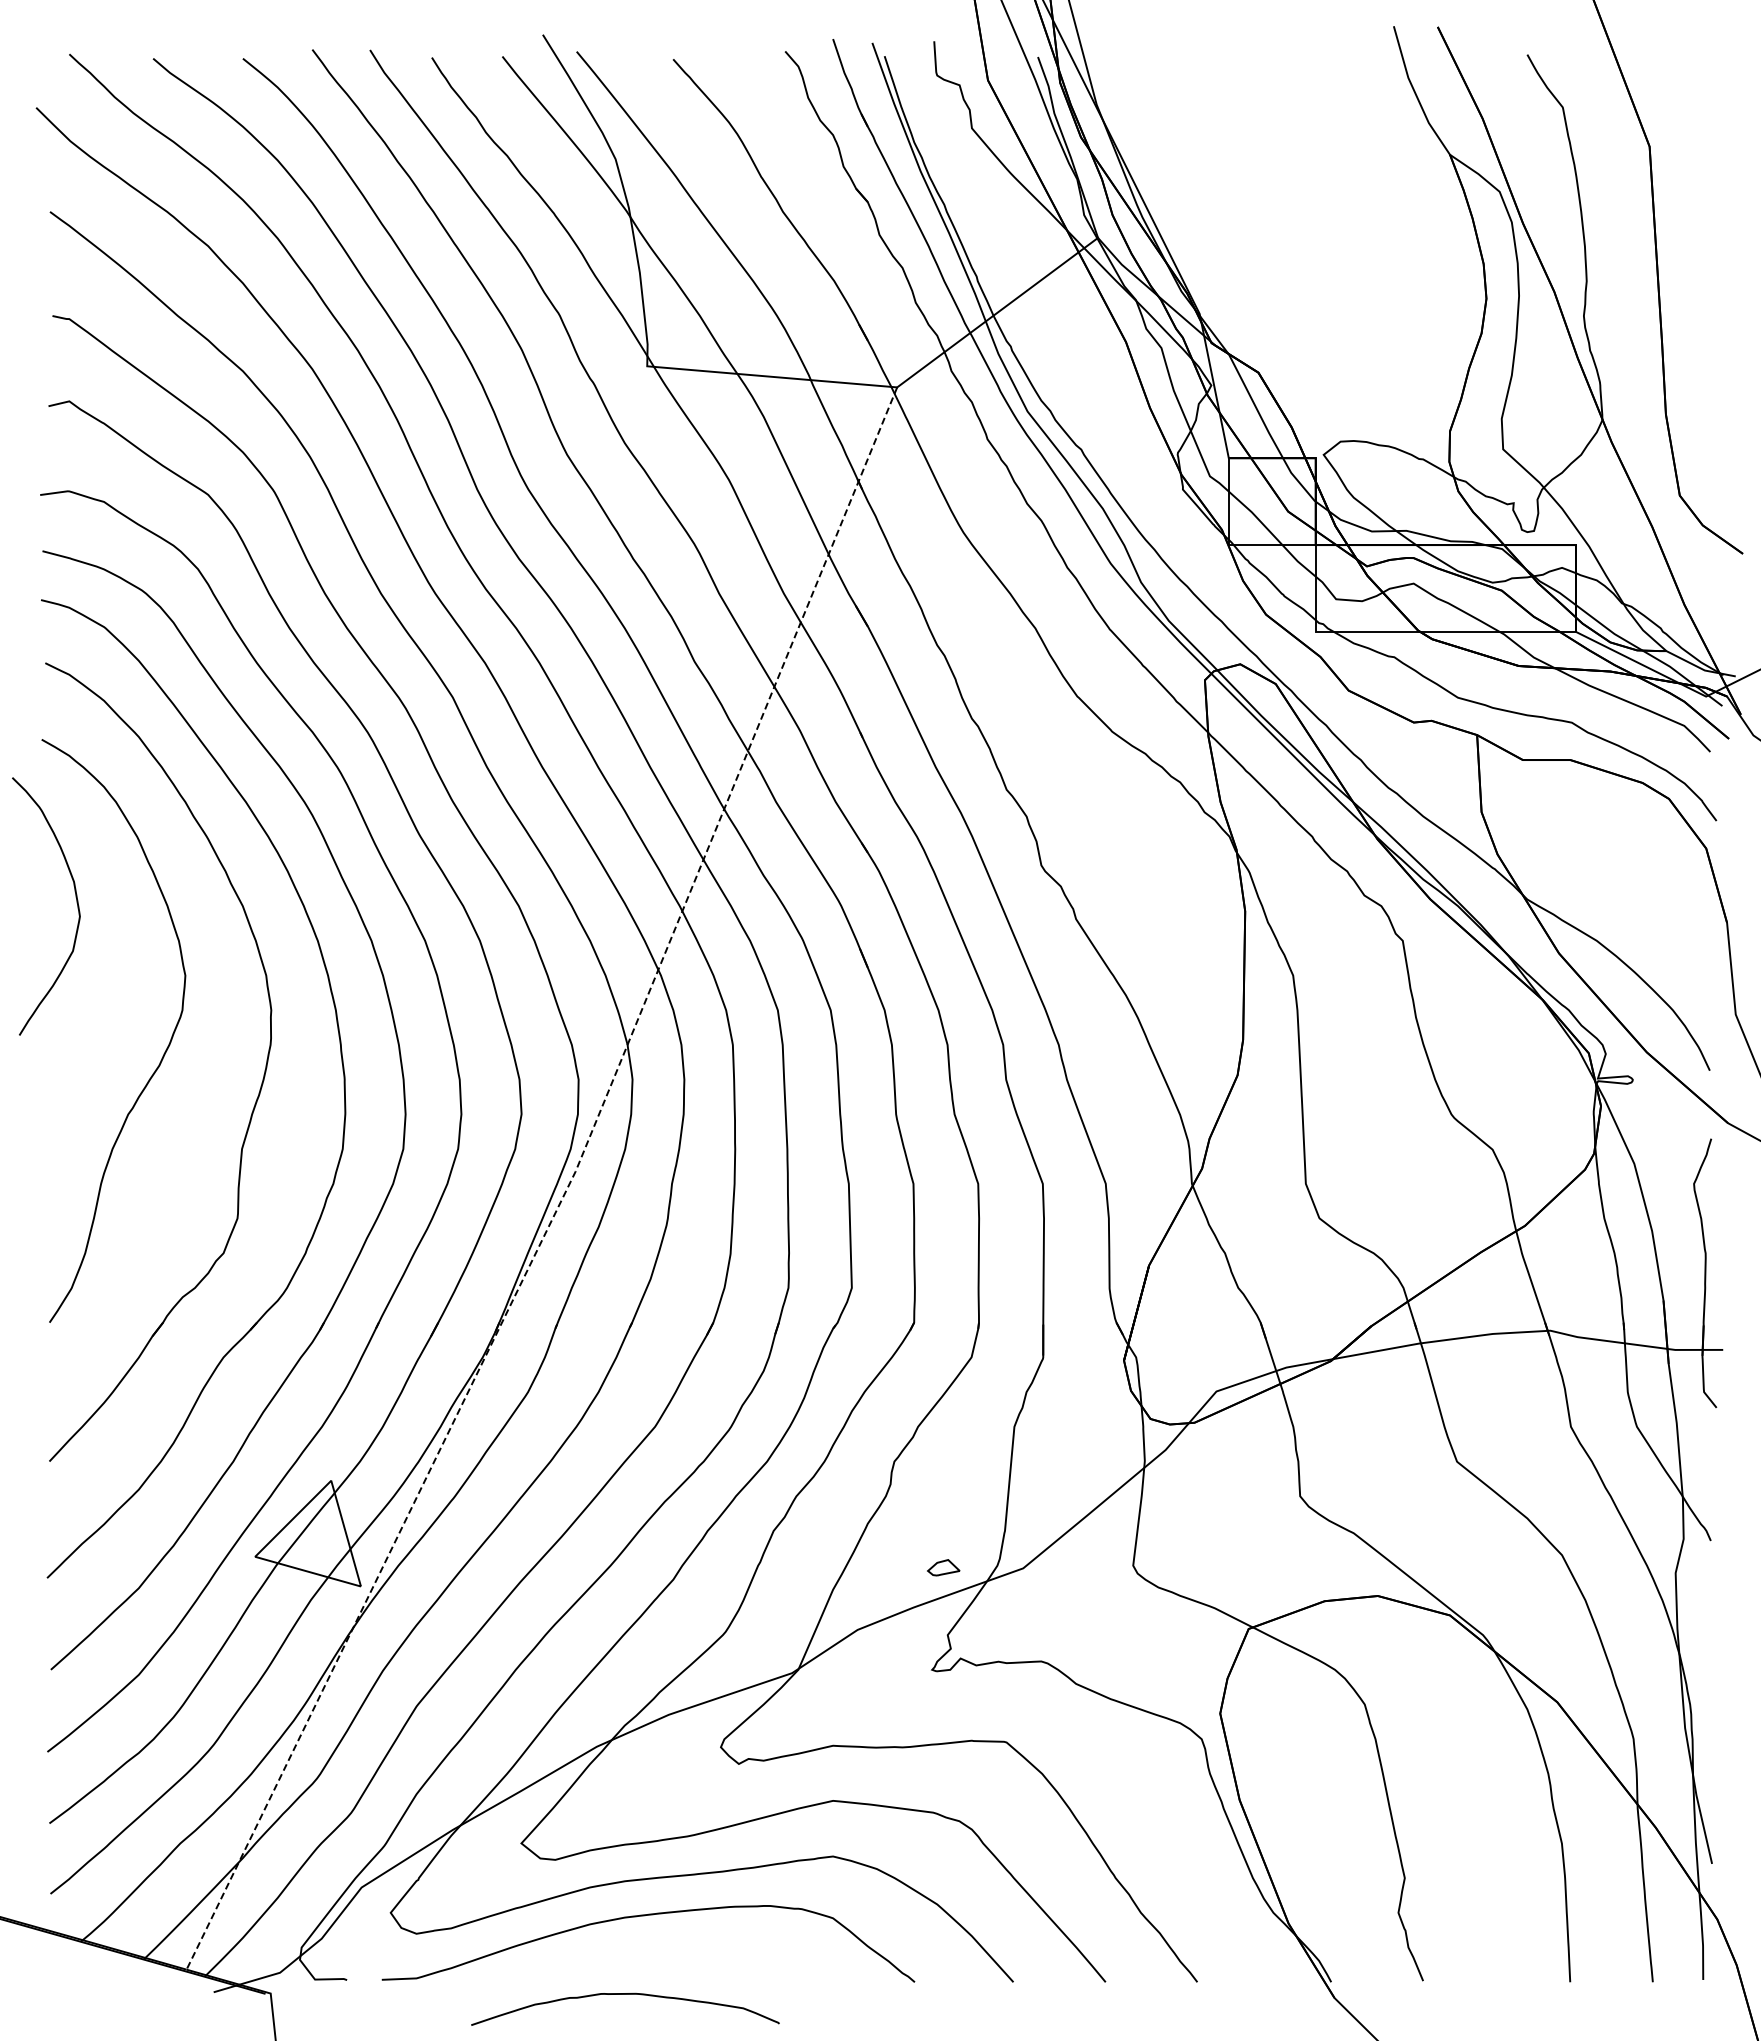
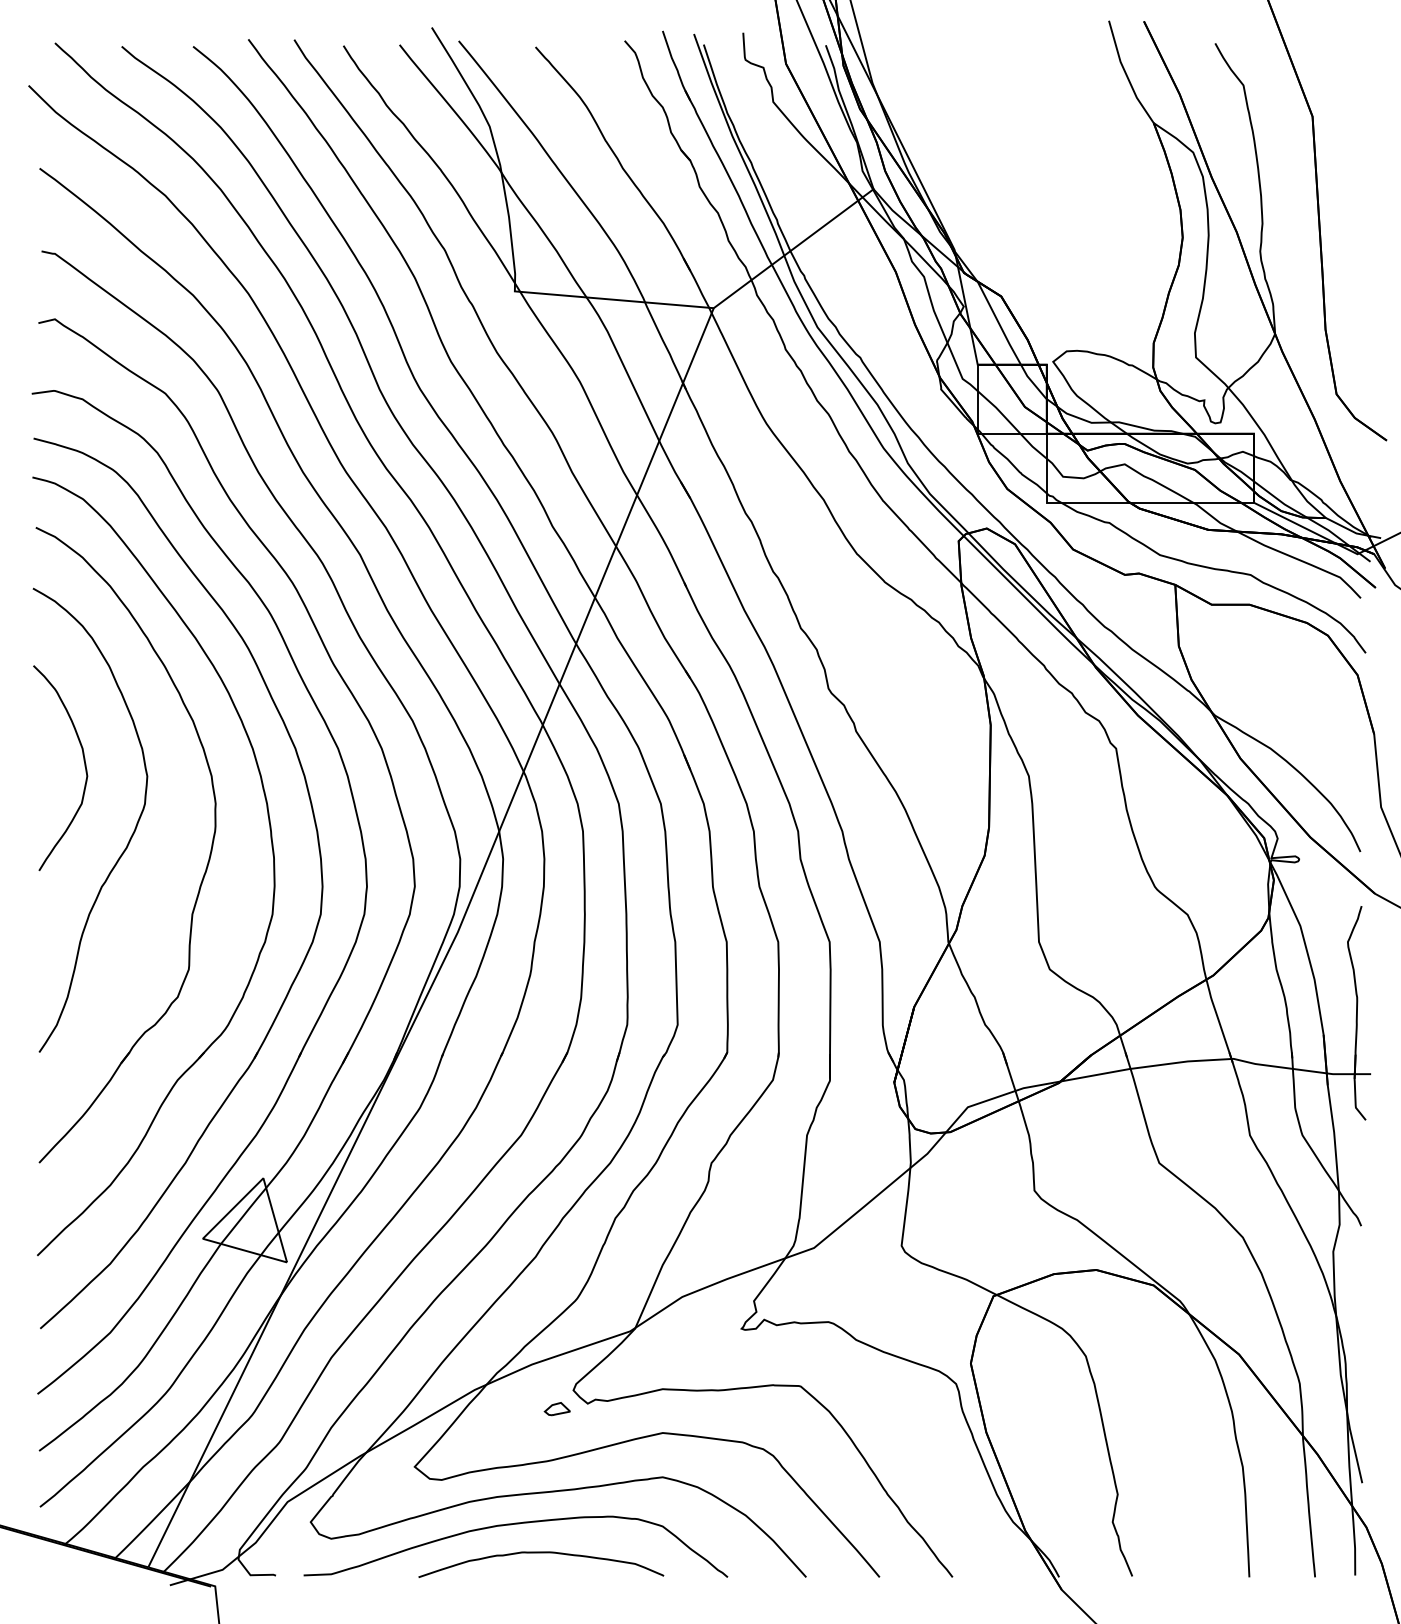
curve: (76, 903) -> (84, 765), moved
line: (566, 1189) -> (450, 946), dashed -> solid
part: (943, 1567) -> (557, 1408), moved
curve: (625, 1994) -> (541, 1552), moved

